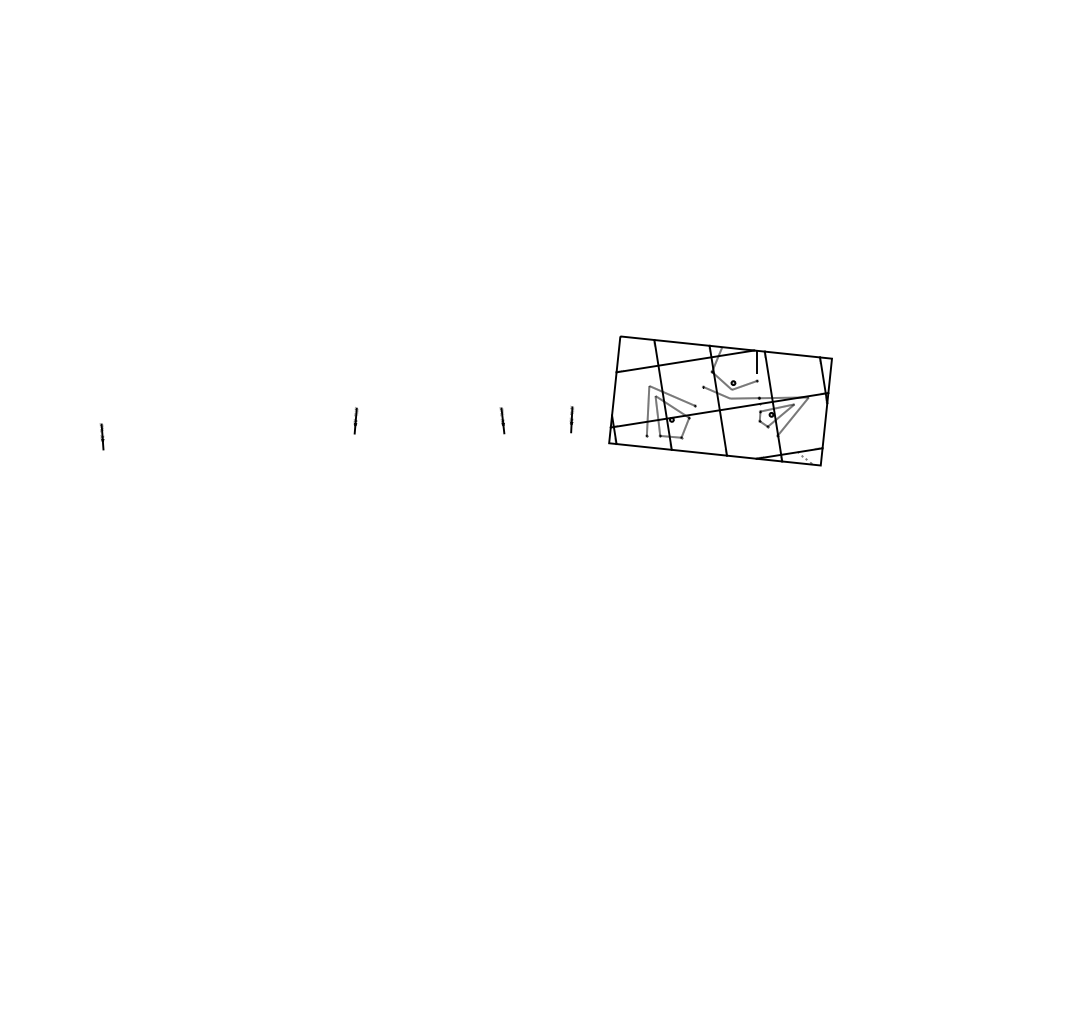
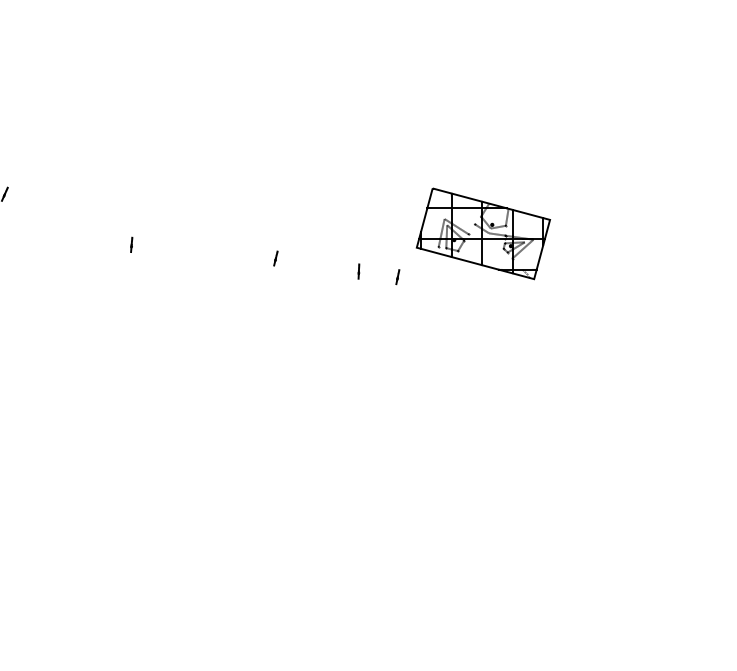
part: (718, 400) -> (482, 233), moved

